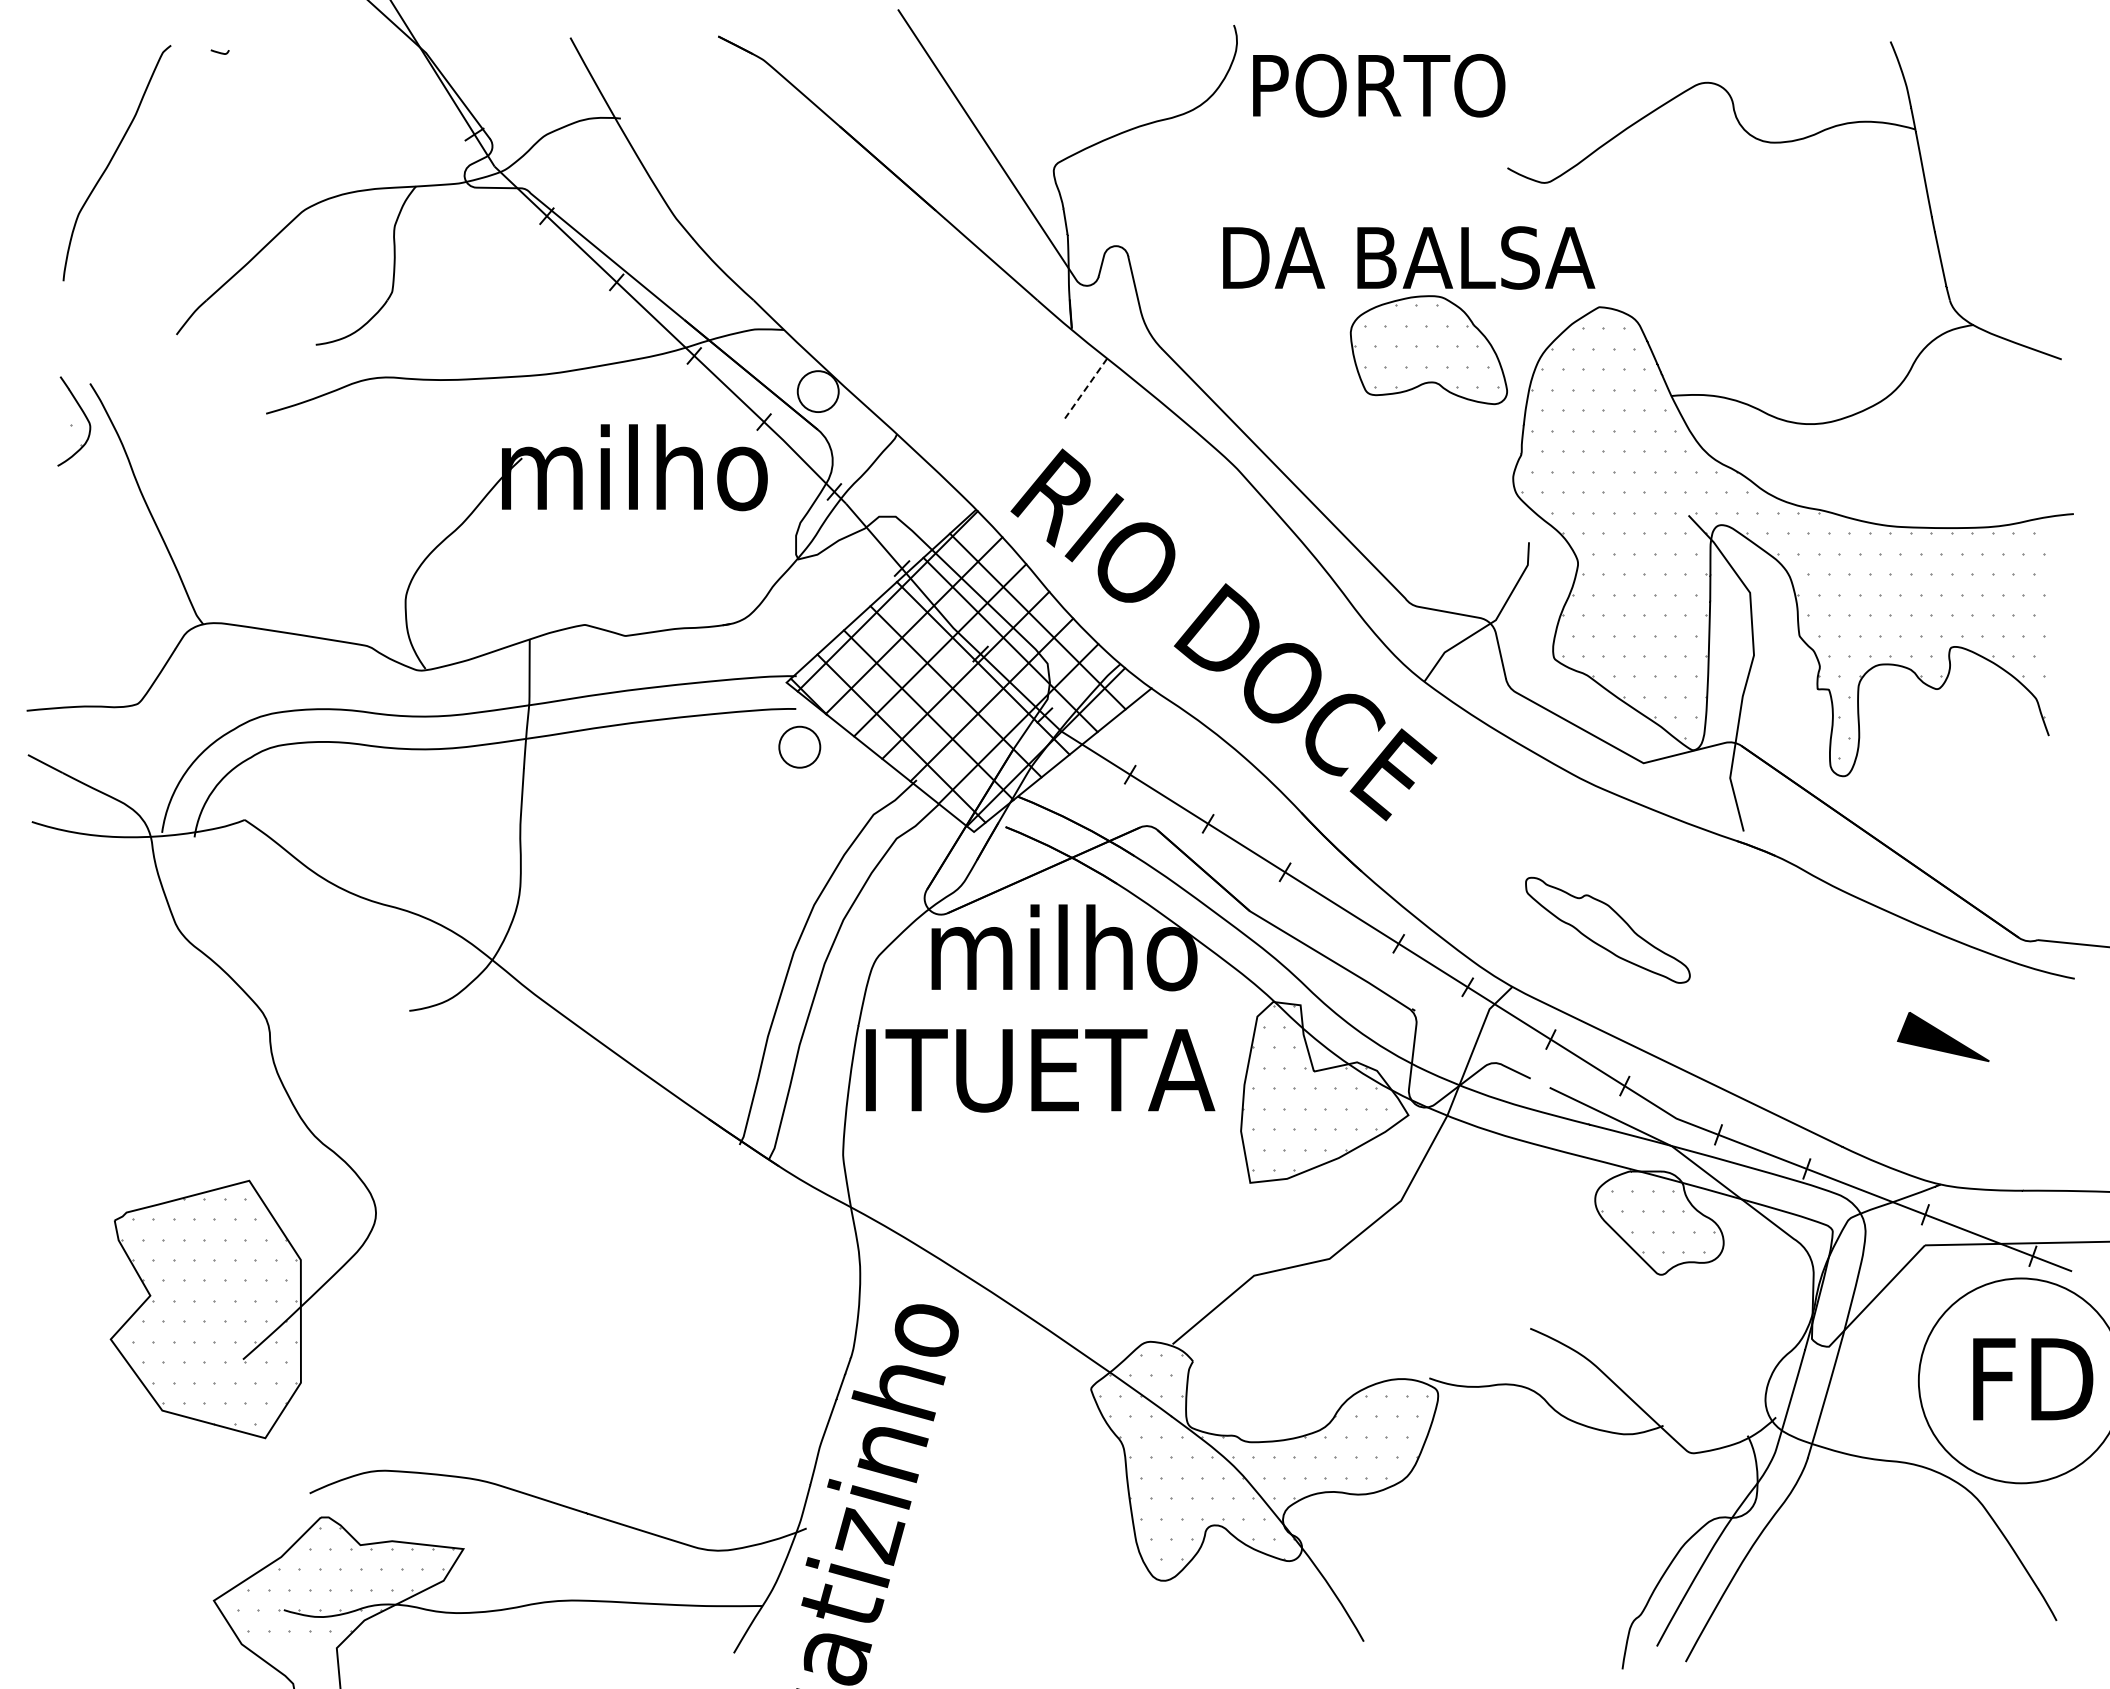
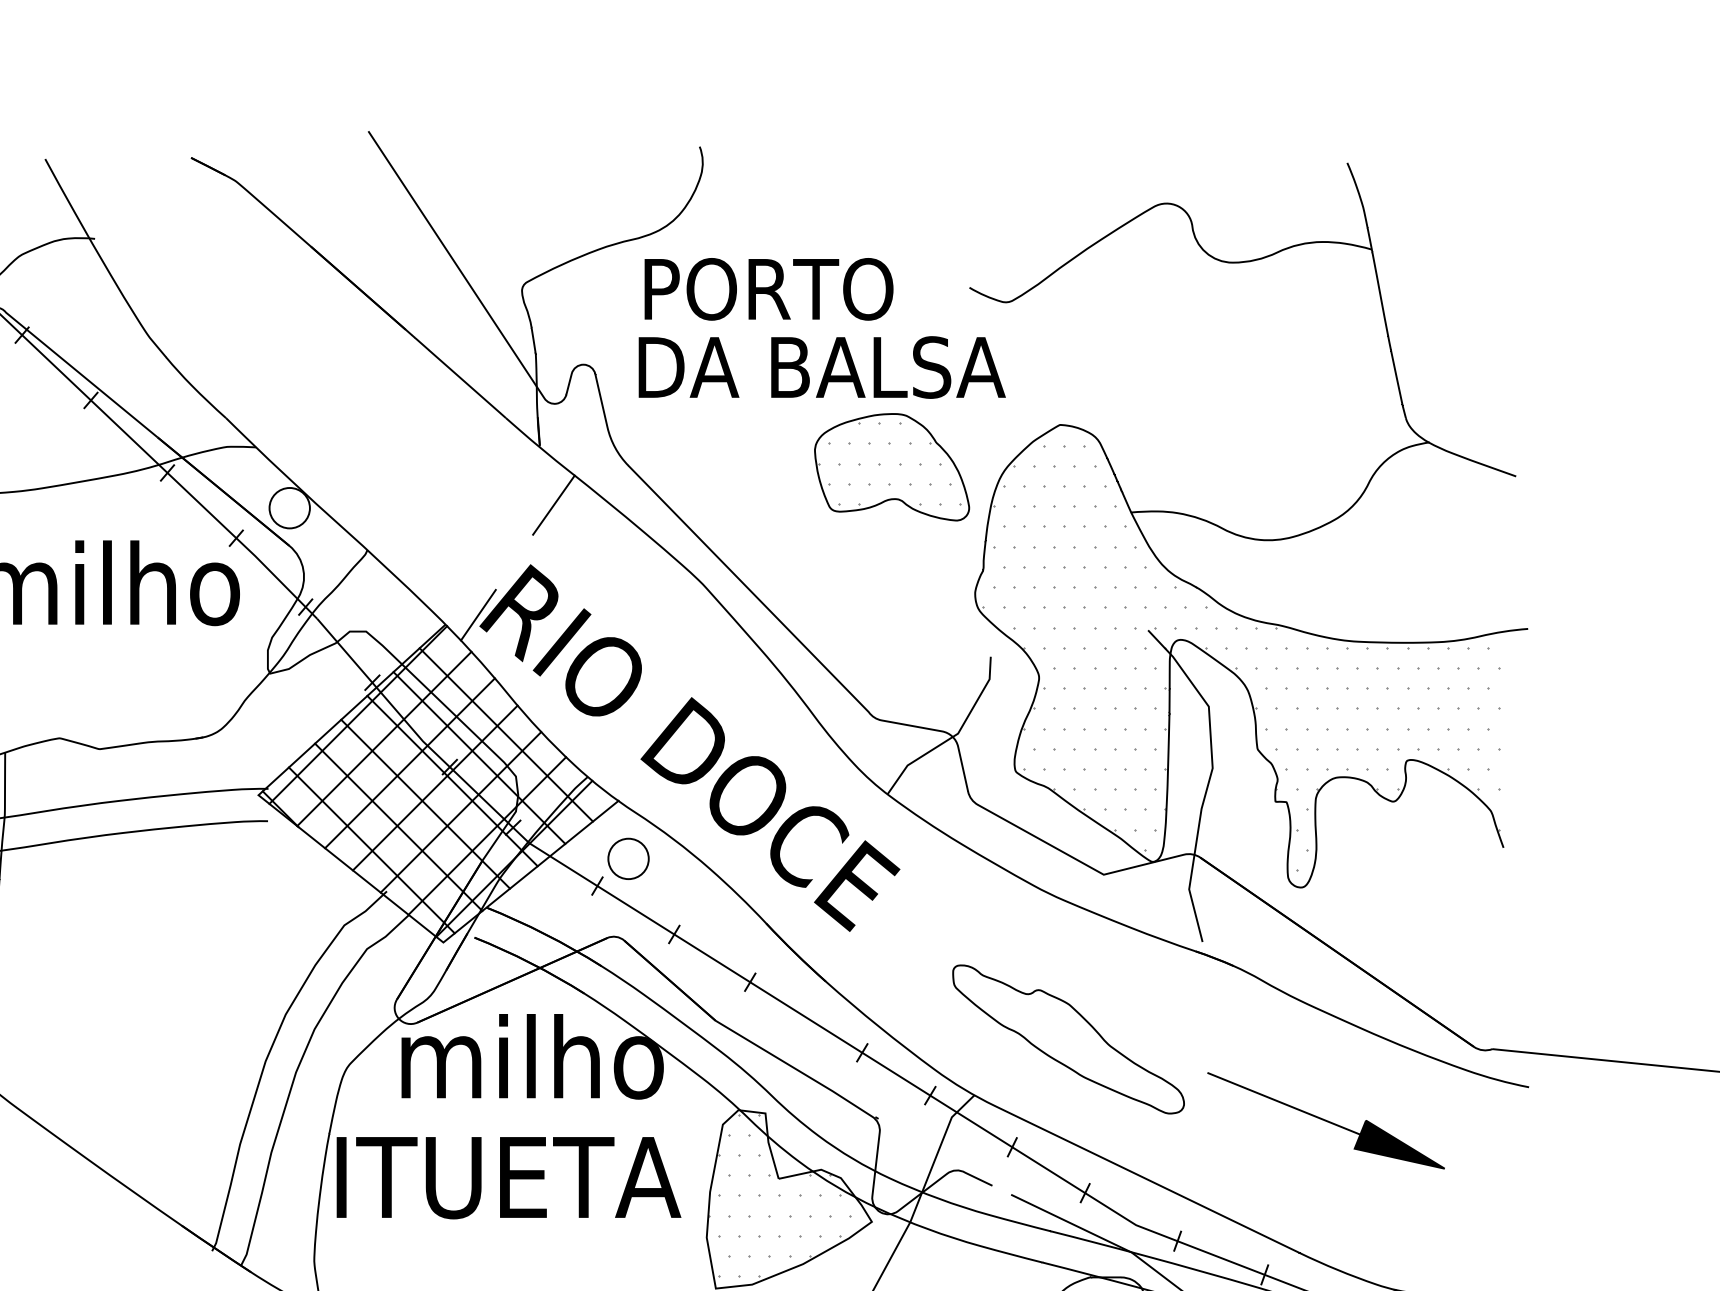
text: (1379, 85) -> (769, 289), moved
text: (1409, 257) -> (822, 367), moved
line: (1086, 388) -> (554, 505), dashed -> solid
line: (1009, 499) -> (478, 614), added
part: (799, 746) -> (628, 858), moved
part: (1607, 930) -> (1068, 1039), size x1.43
line: (1826, 995) -> (1284, 1103), added

